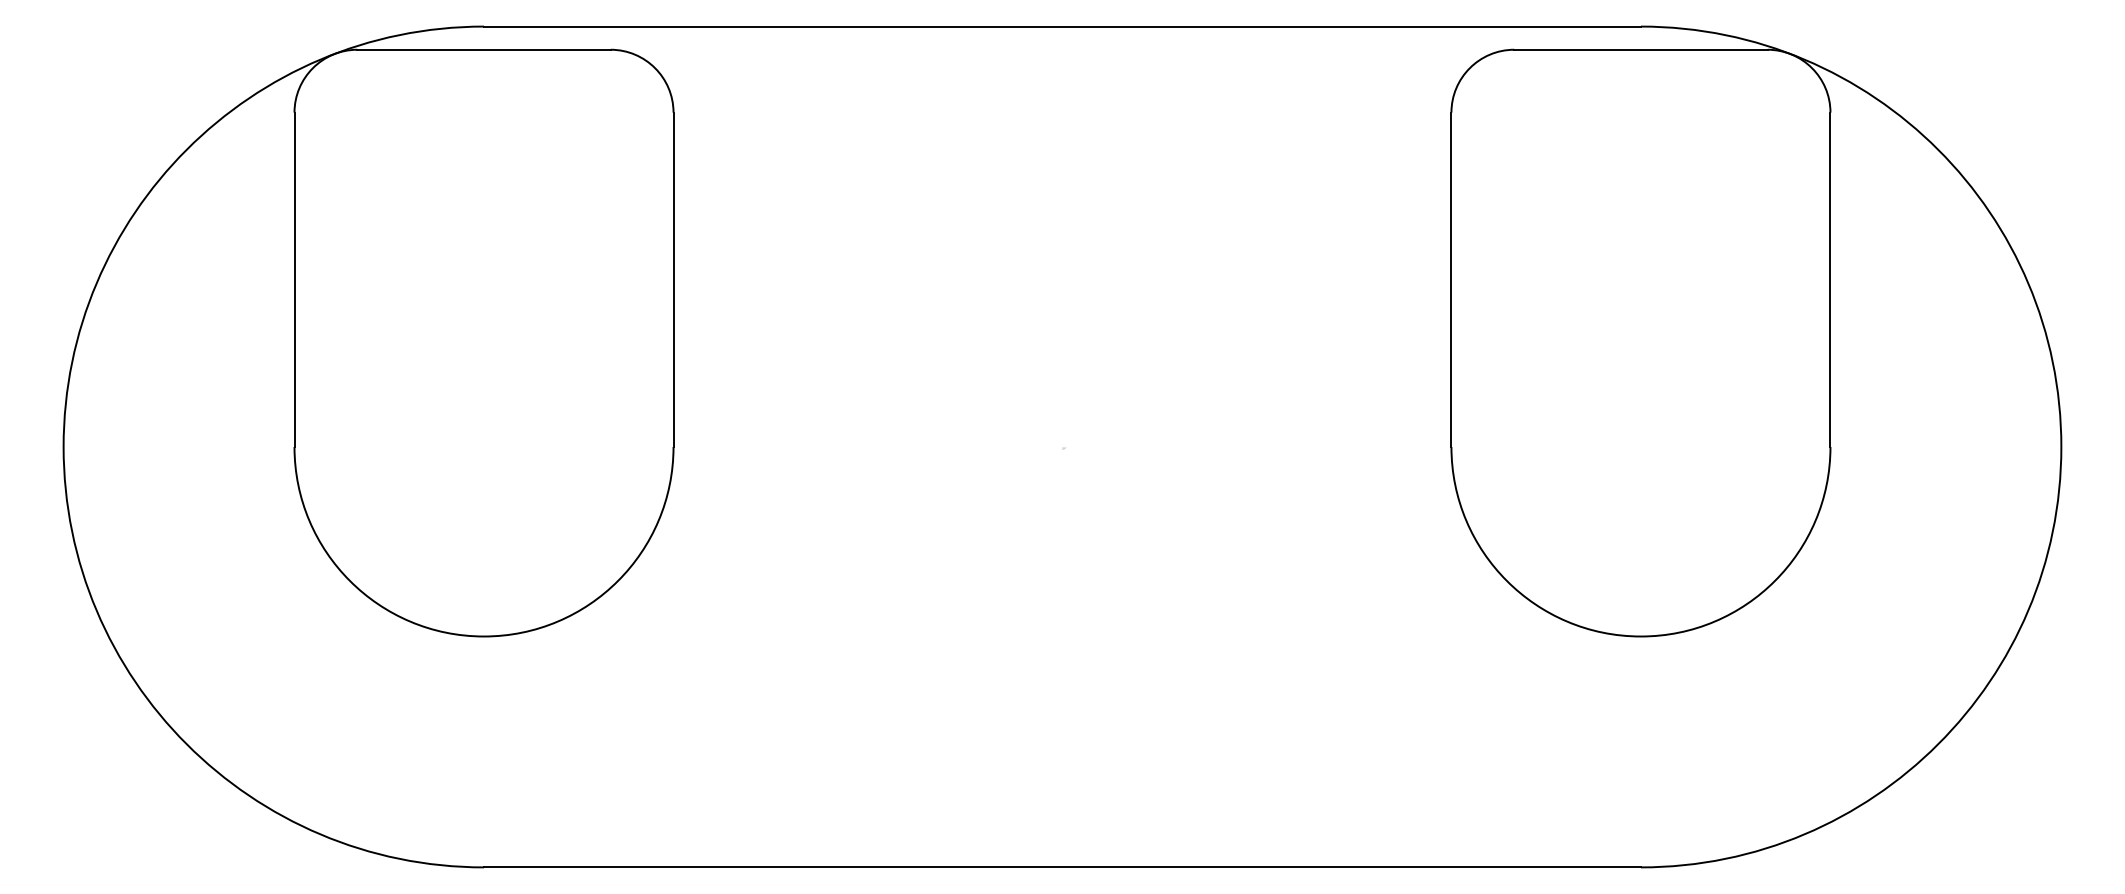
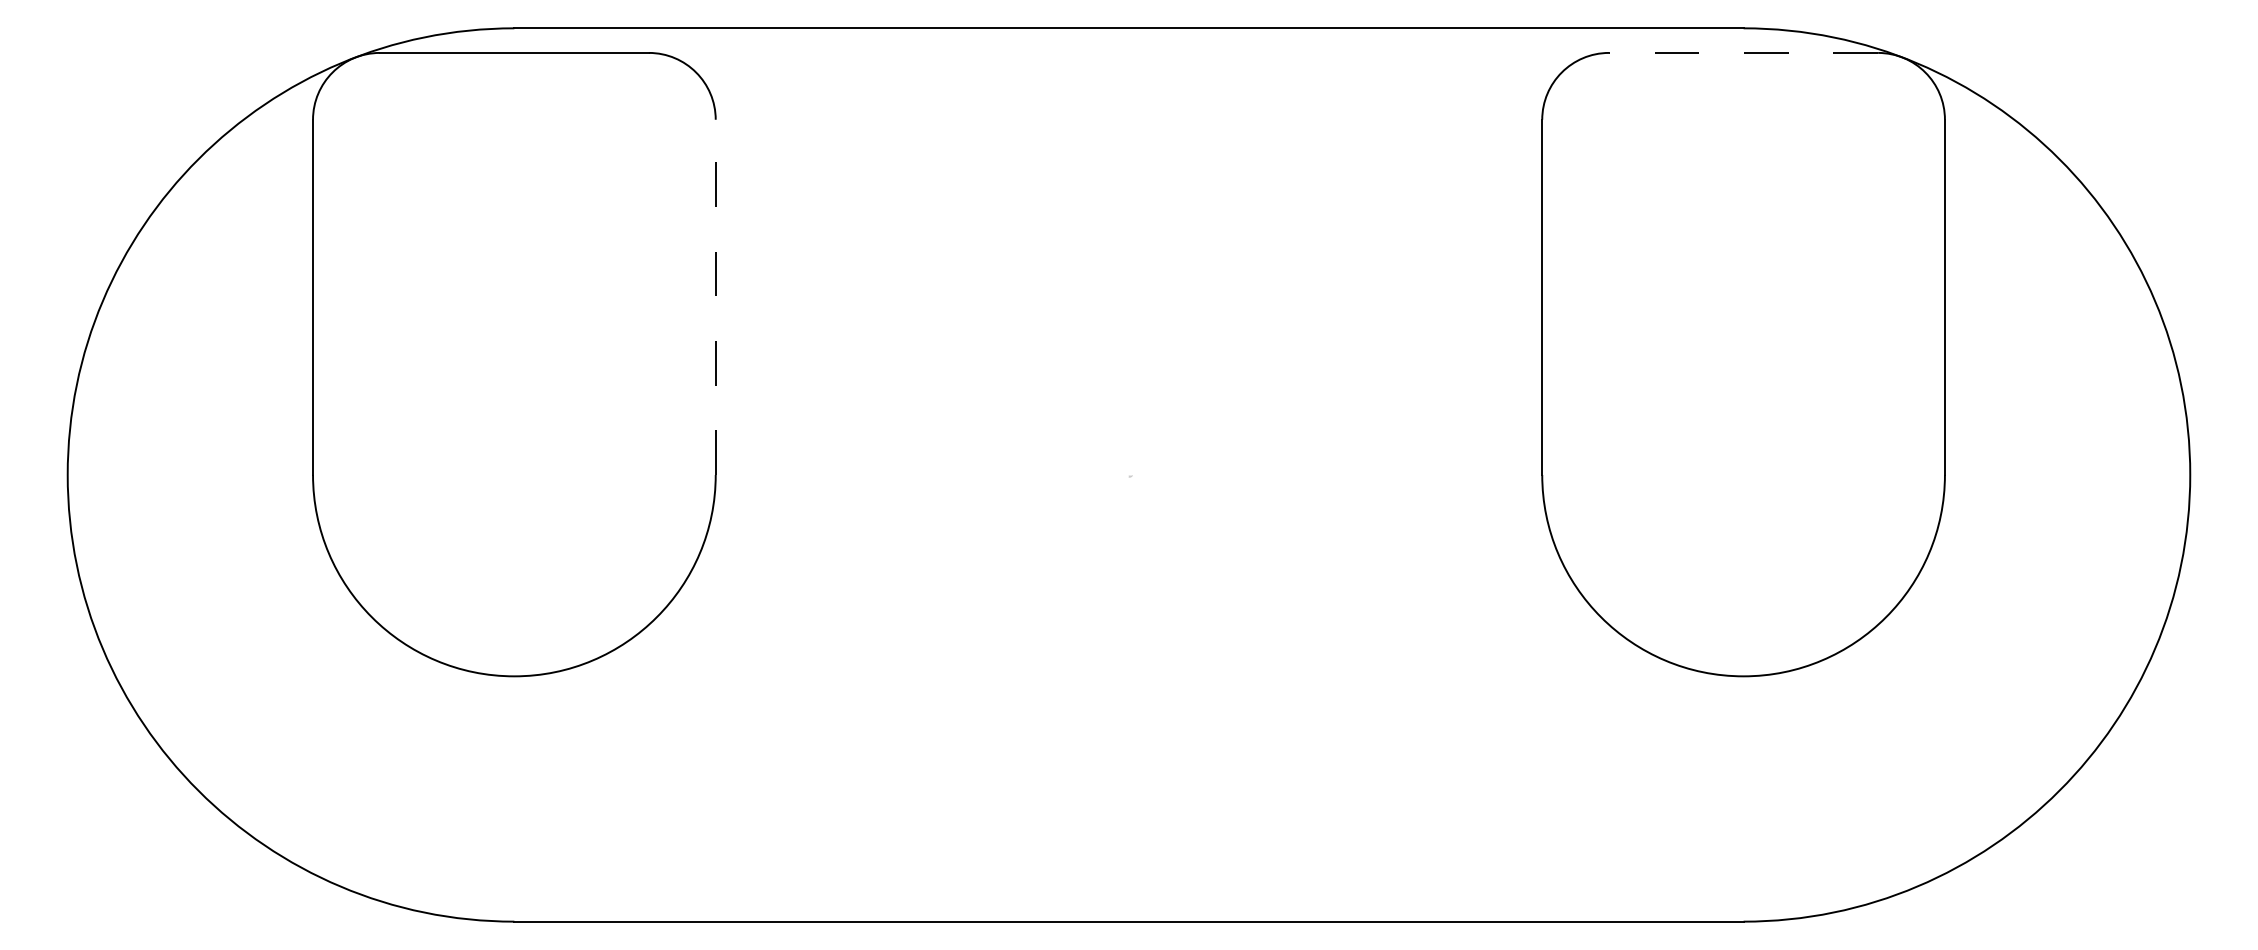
line: (1640, 49) -> (1743, 52), solid -> dashed
line: (673, 279) -> (715, 297), solid -> dashed

